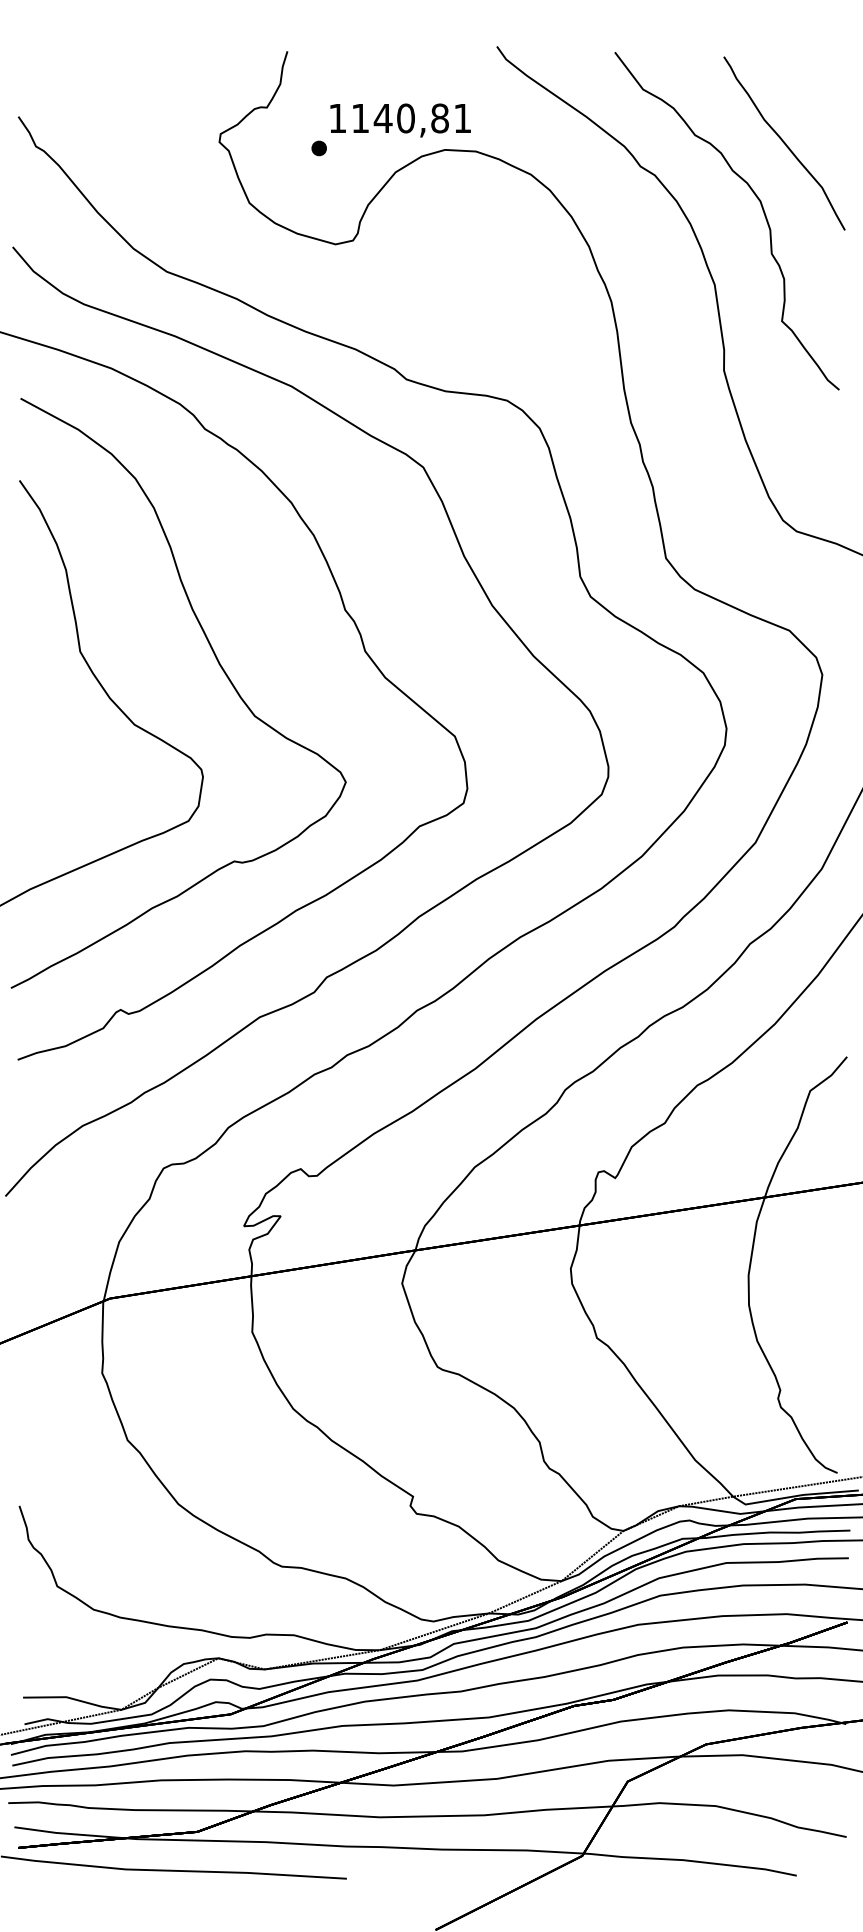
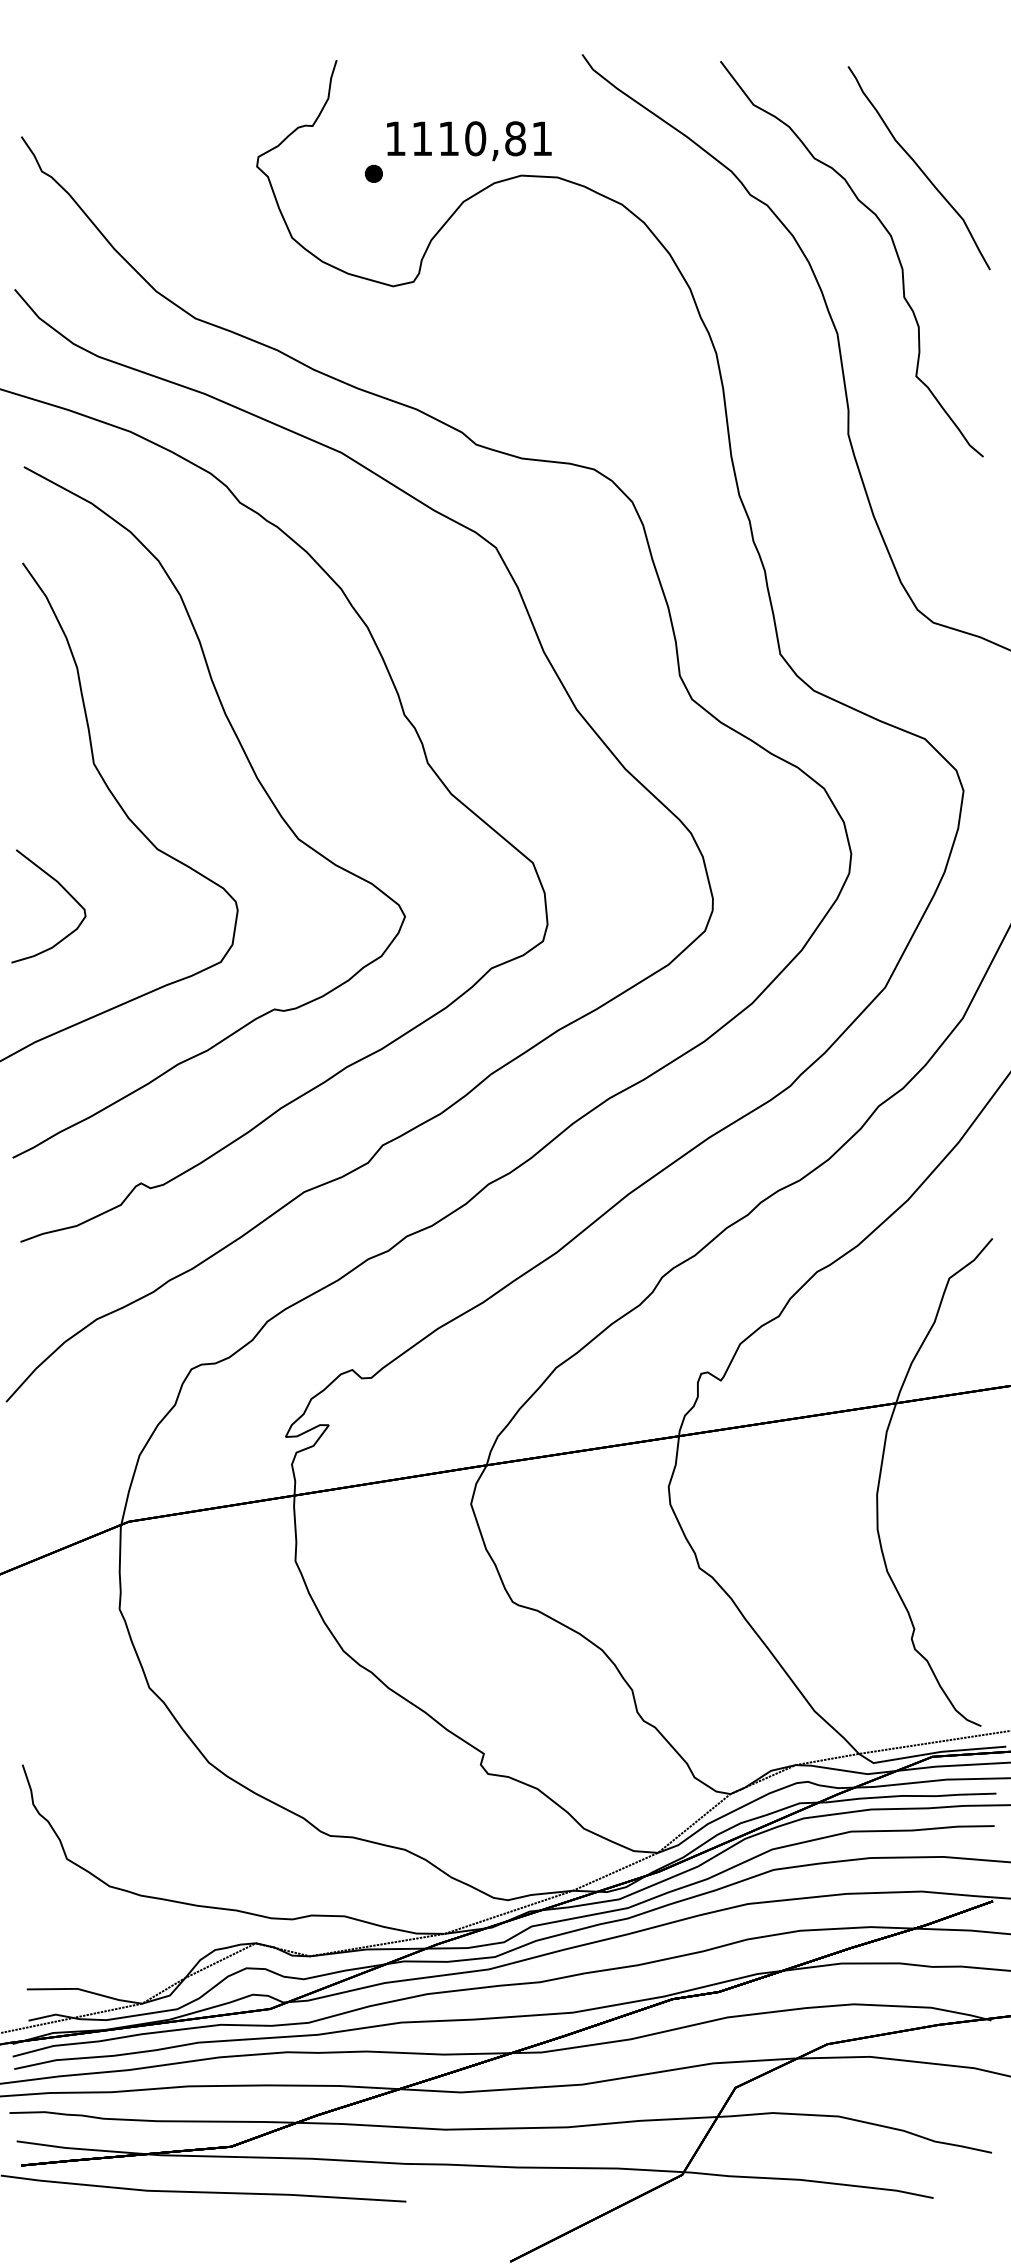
text: (382, 118) -> (448, 138), 1140,81 -> 1110,81
curve: (55, 759) -> (64, 890), added

